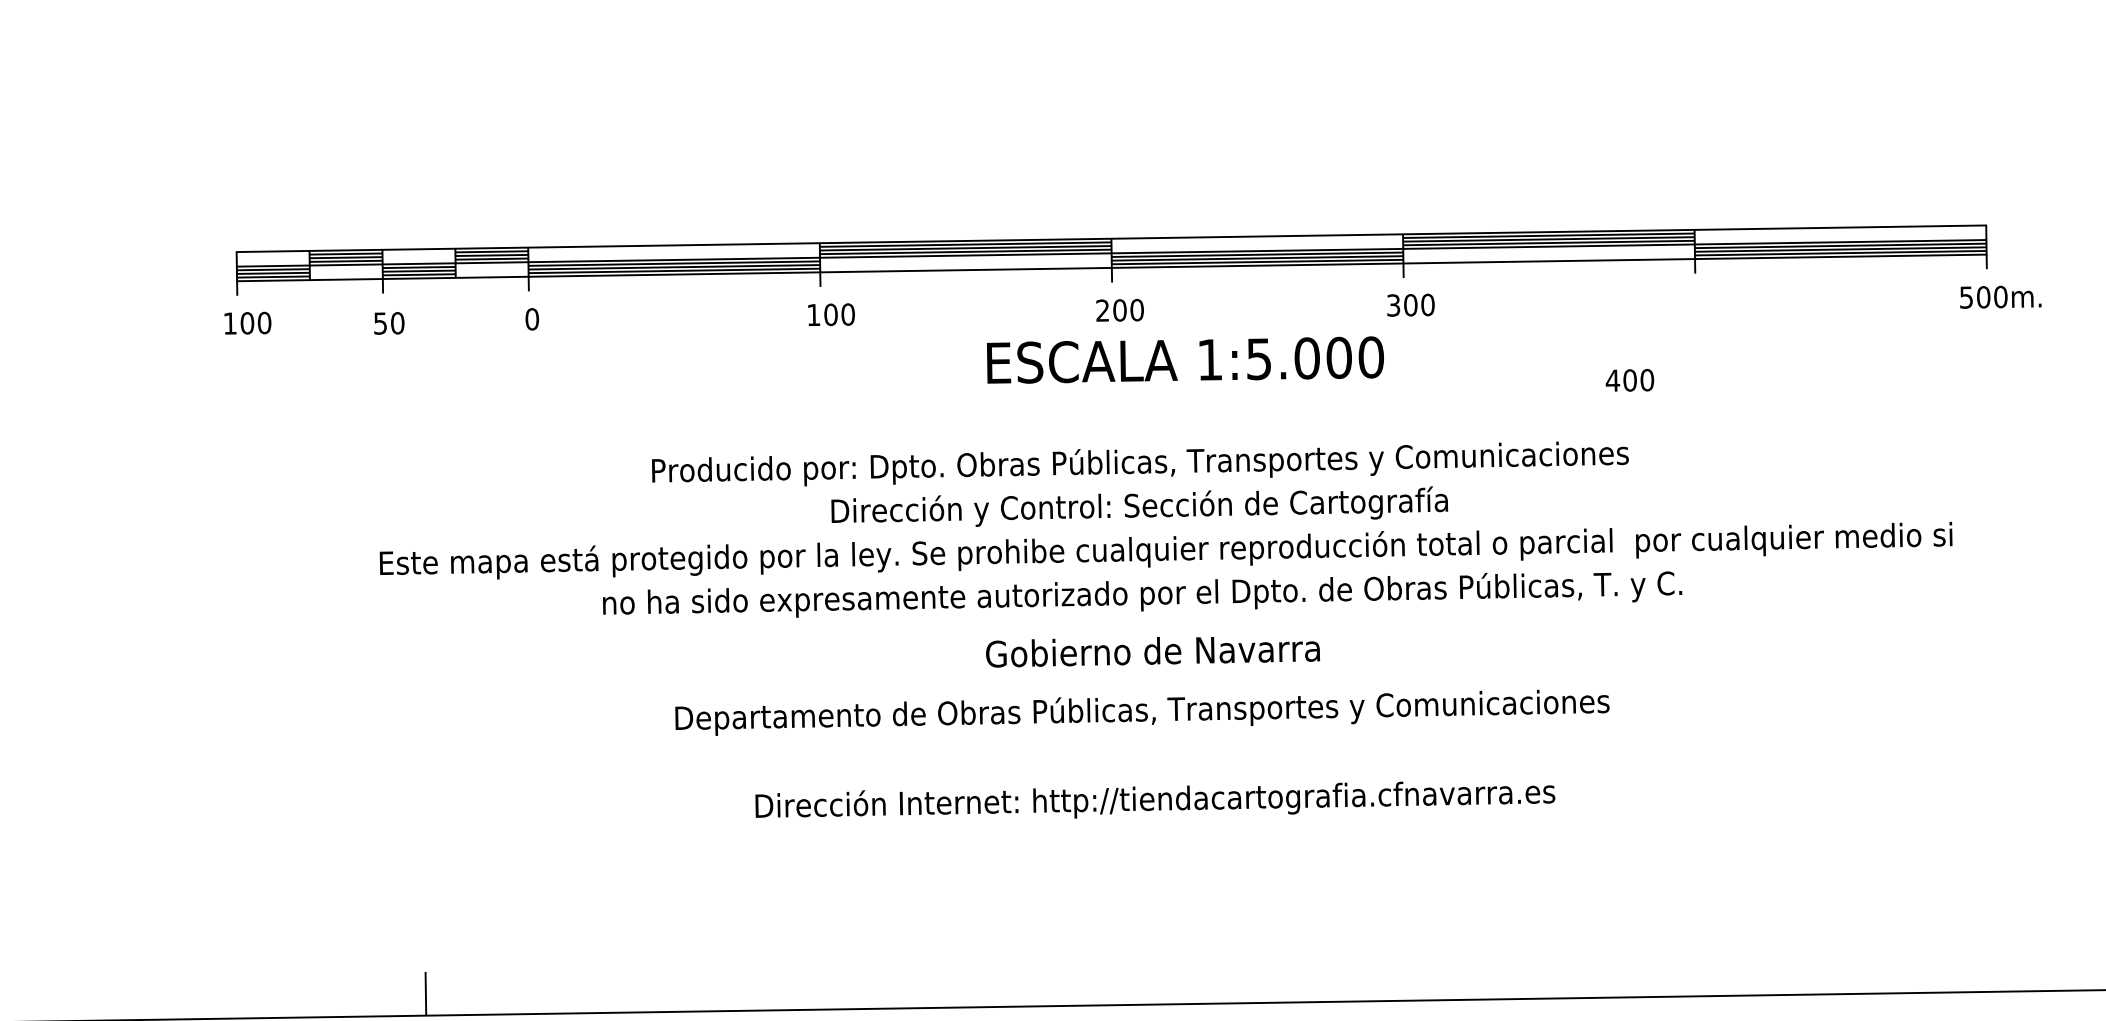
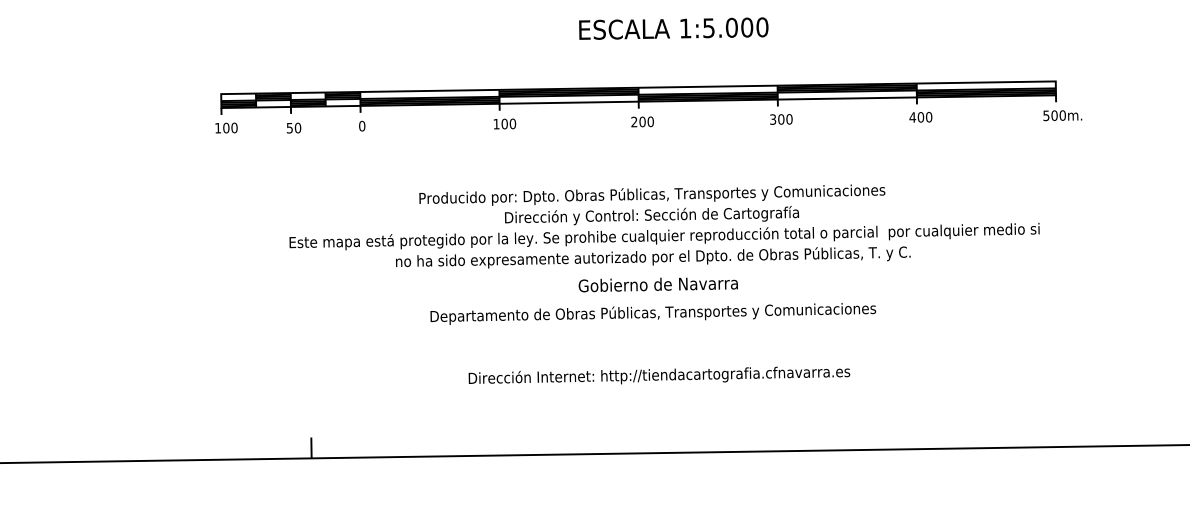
text: (1184, 359) -> (673, 28), moved
text: (1629, 380) -> (920, 117), moved
text: (1155, 799) -> (659, 375), moved

